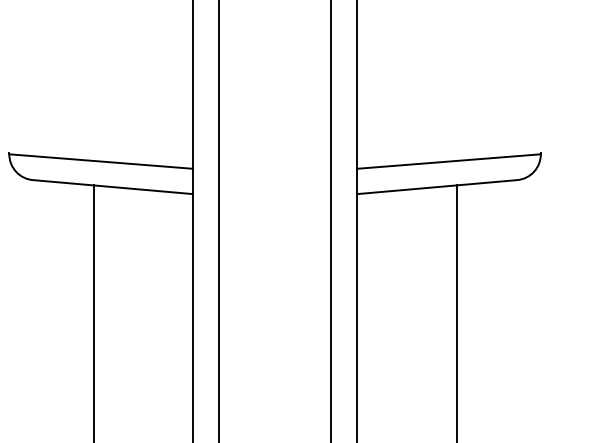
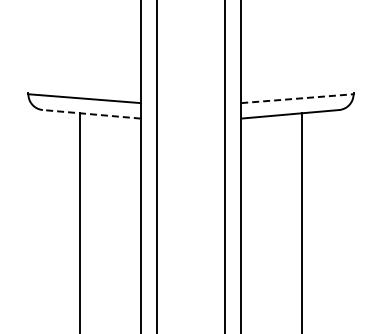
line: (449, 161) -> (297, 98), solid -> dashed
line: (112, 187) -> (91, 114), solid -> dashed

